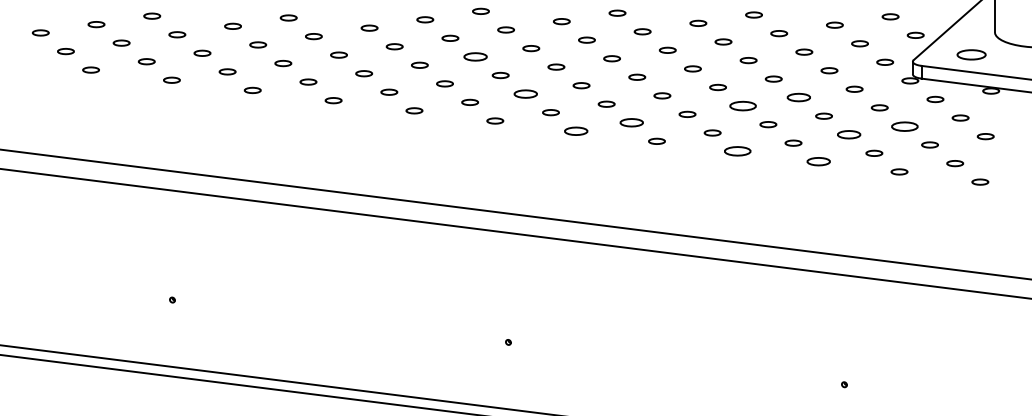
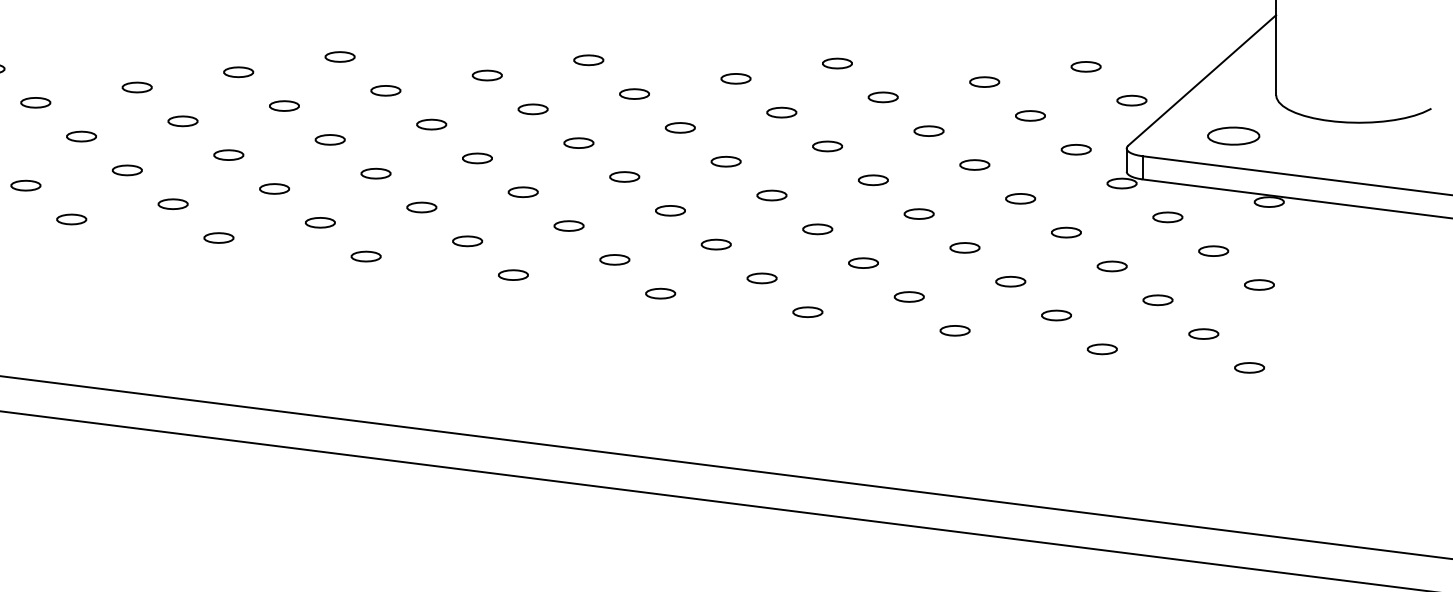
part: (475, 56) -> (330, 139), size x0.71
part: (525, 93) -> (421, 206), size x0.71
part: (798, 97) -> (918, 213), size x0.71
part: (743, 105) -> (818, 228), size x0.62
part: (631, 122) -> (614, 259), size x0.71
part: (904, 125) -> (1111, 264), size x0.62
part: (575, 130) -> (512, 273), size x0.71
part: (849, 134) -> (1011, 281), size x0.71
part: (737, 151) -> (807, 312), size x0.62
part: (818, 161) -> (954, 330), size x0.71

